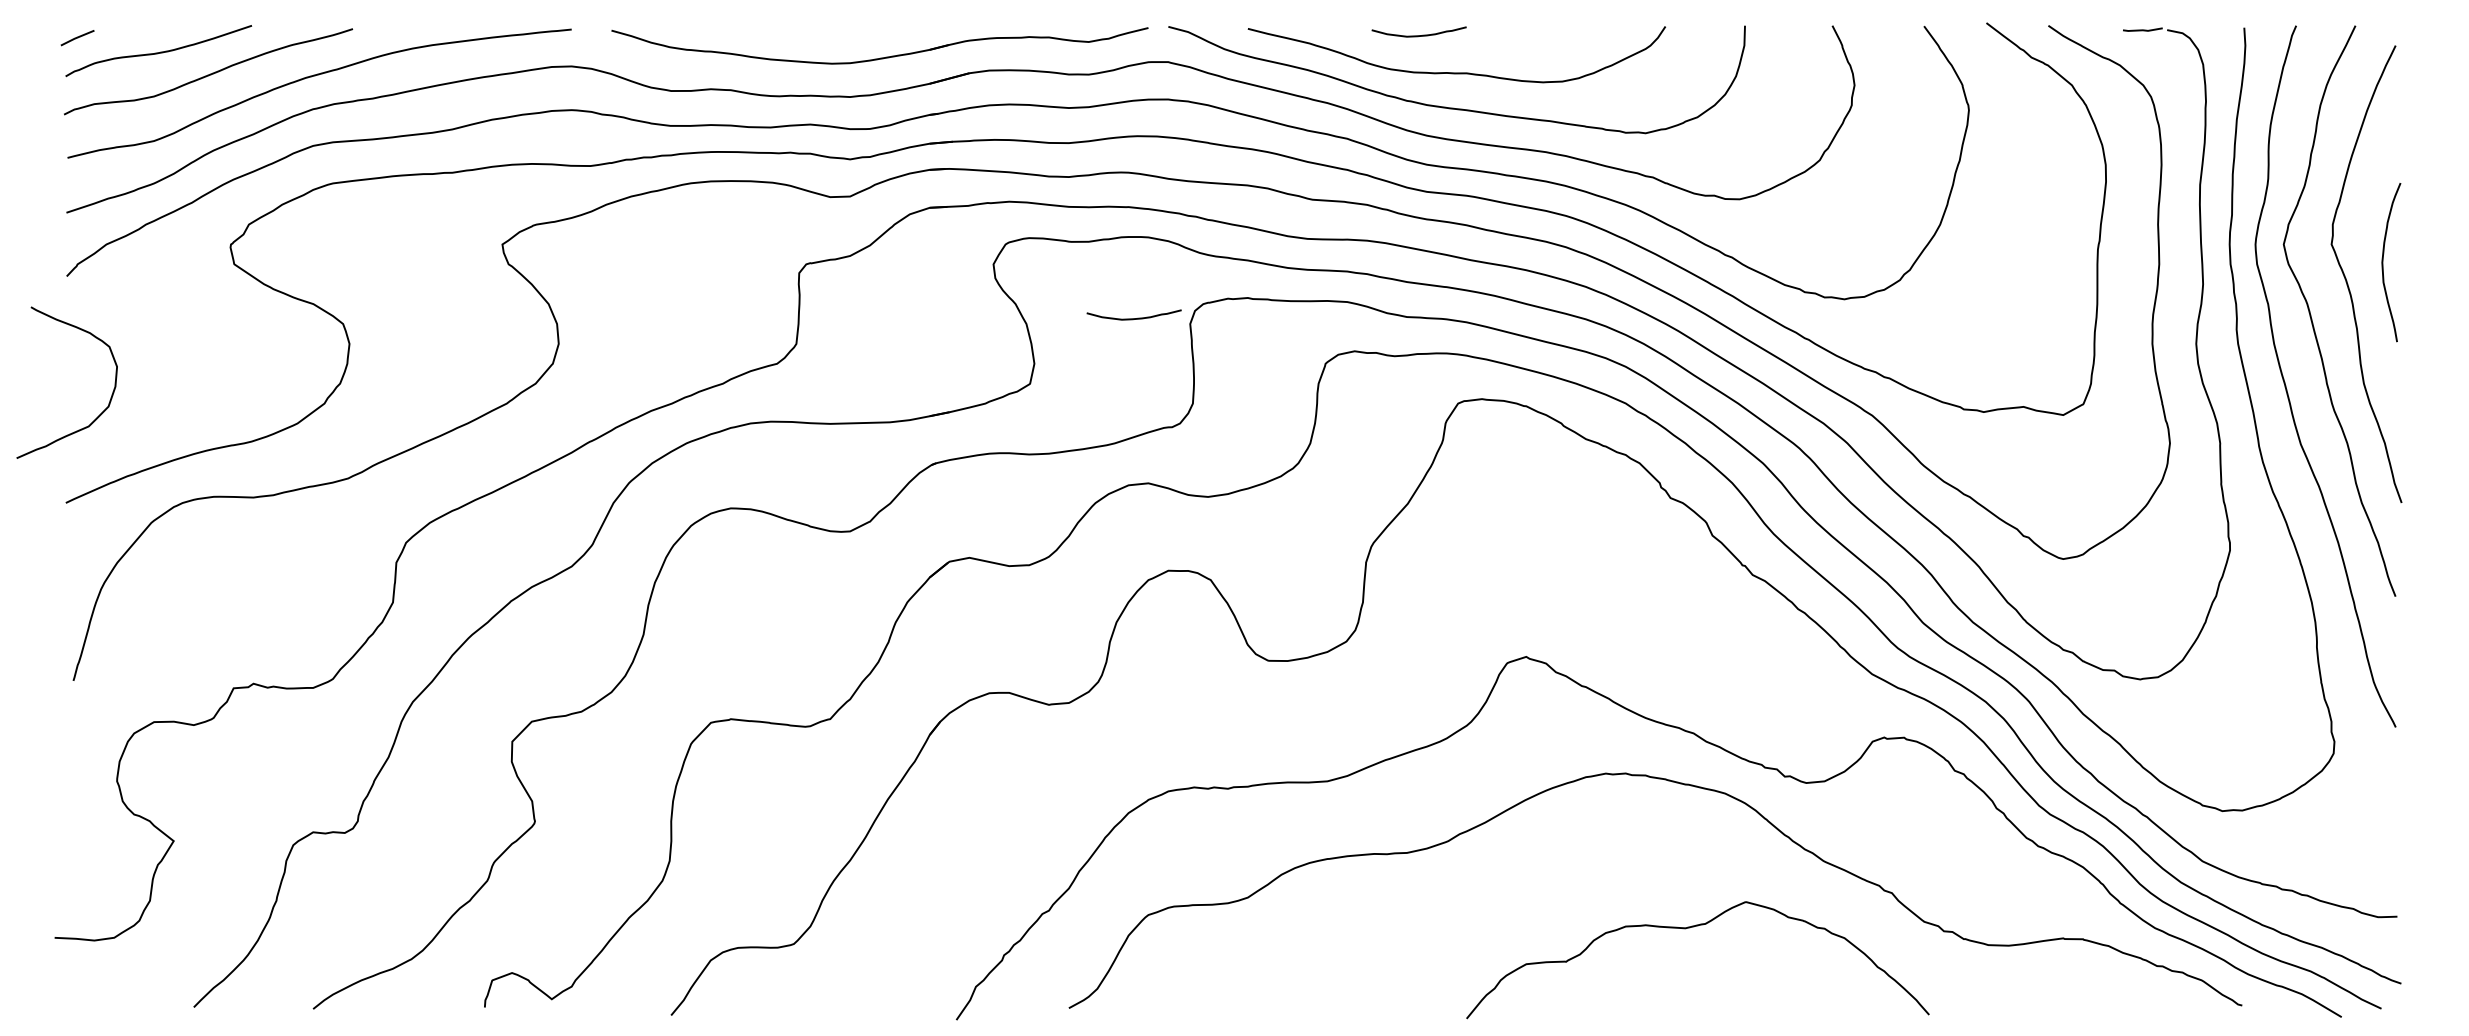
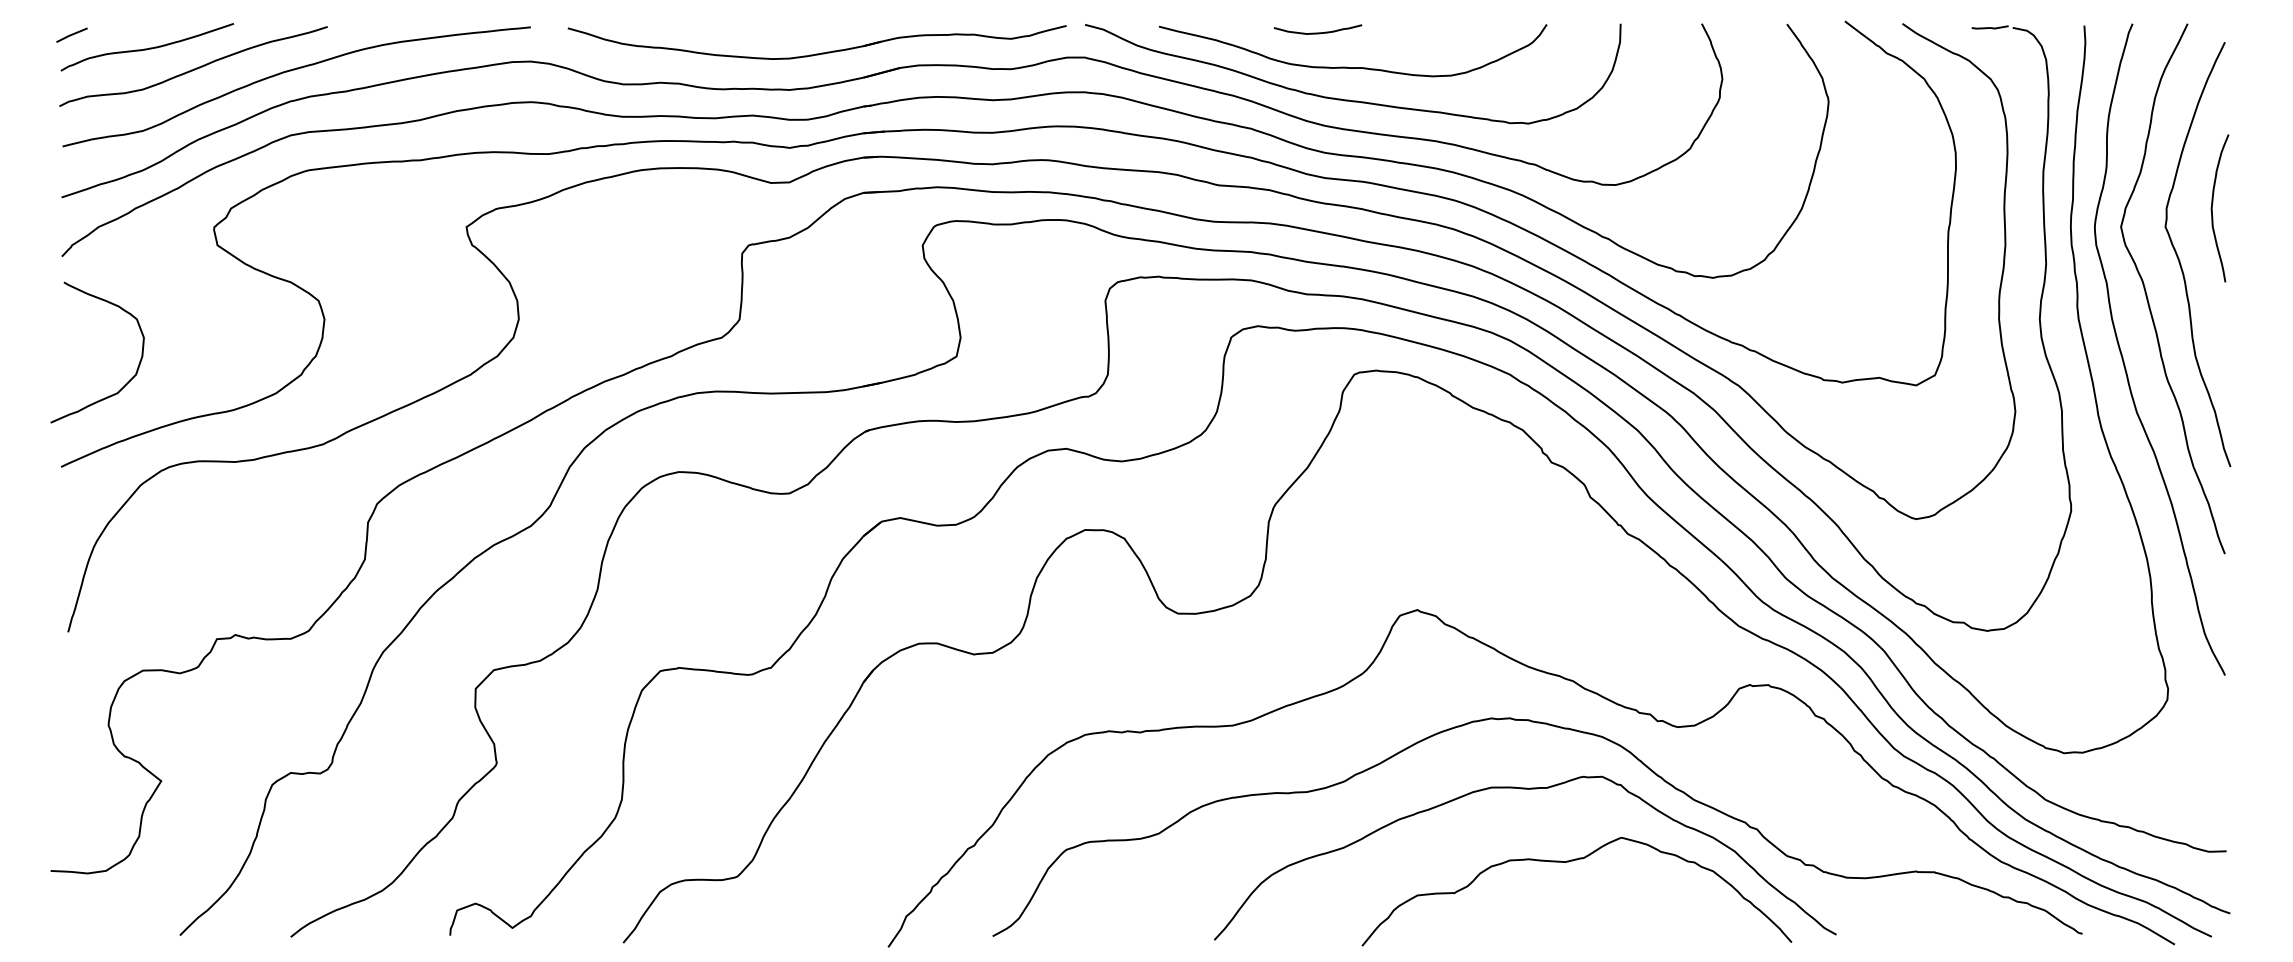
curve: (2383, 262) -> (2212, 208), moved
curve: (1133, 318) -> (1052, 295), removed
curve: (99, 414) -> (127, 382), moved
curve: (1642, 850) -> (1525, 789), added

